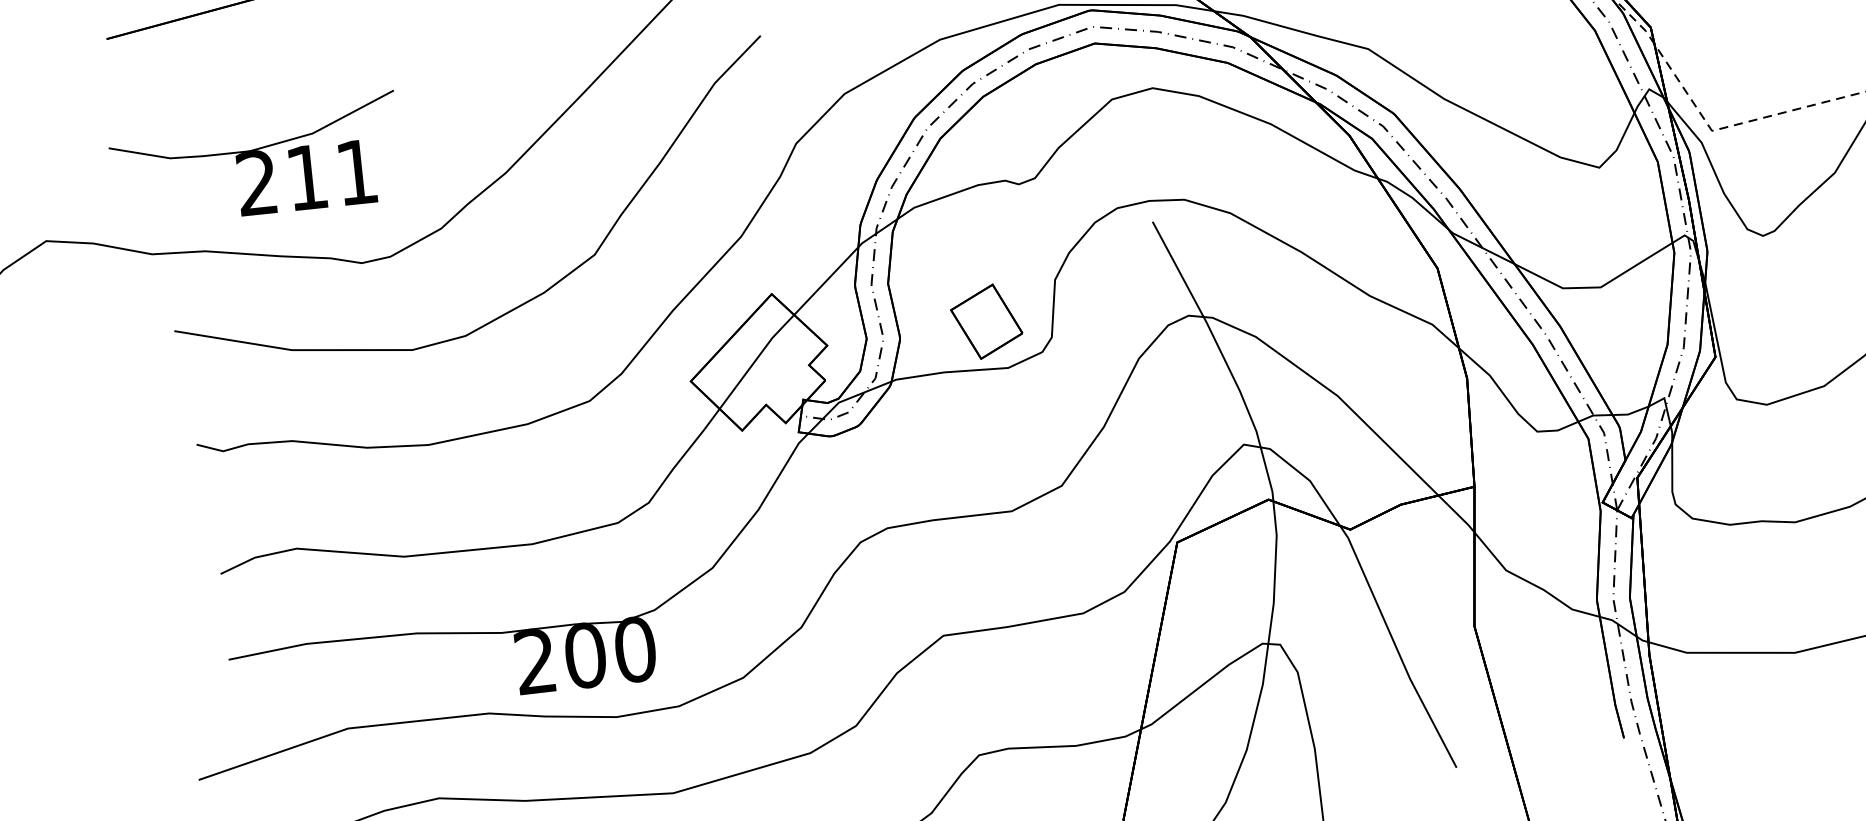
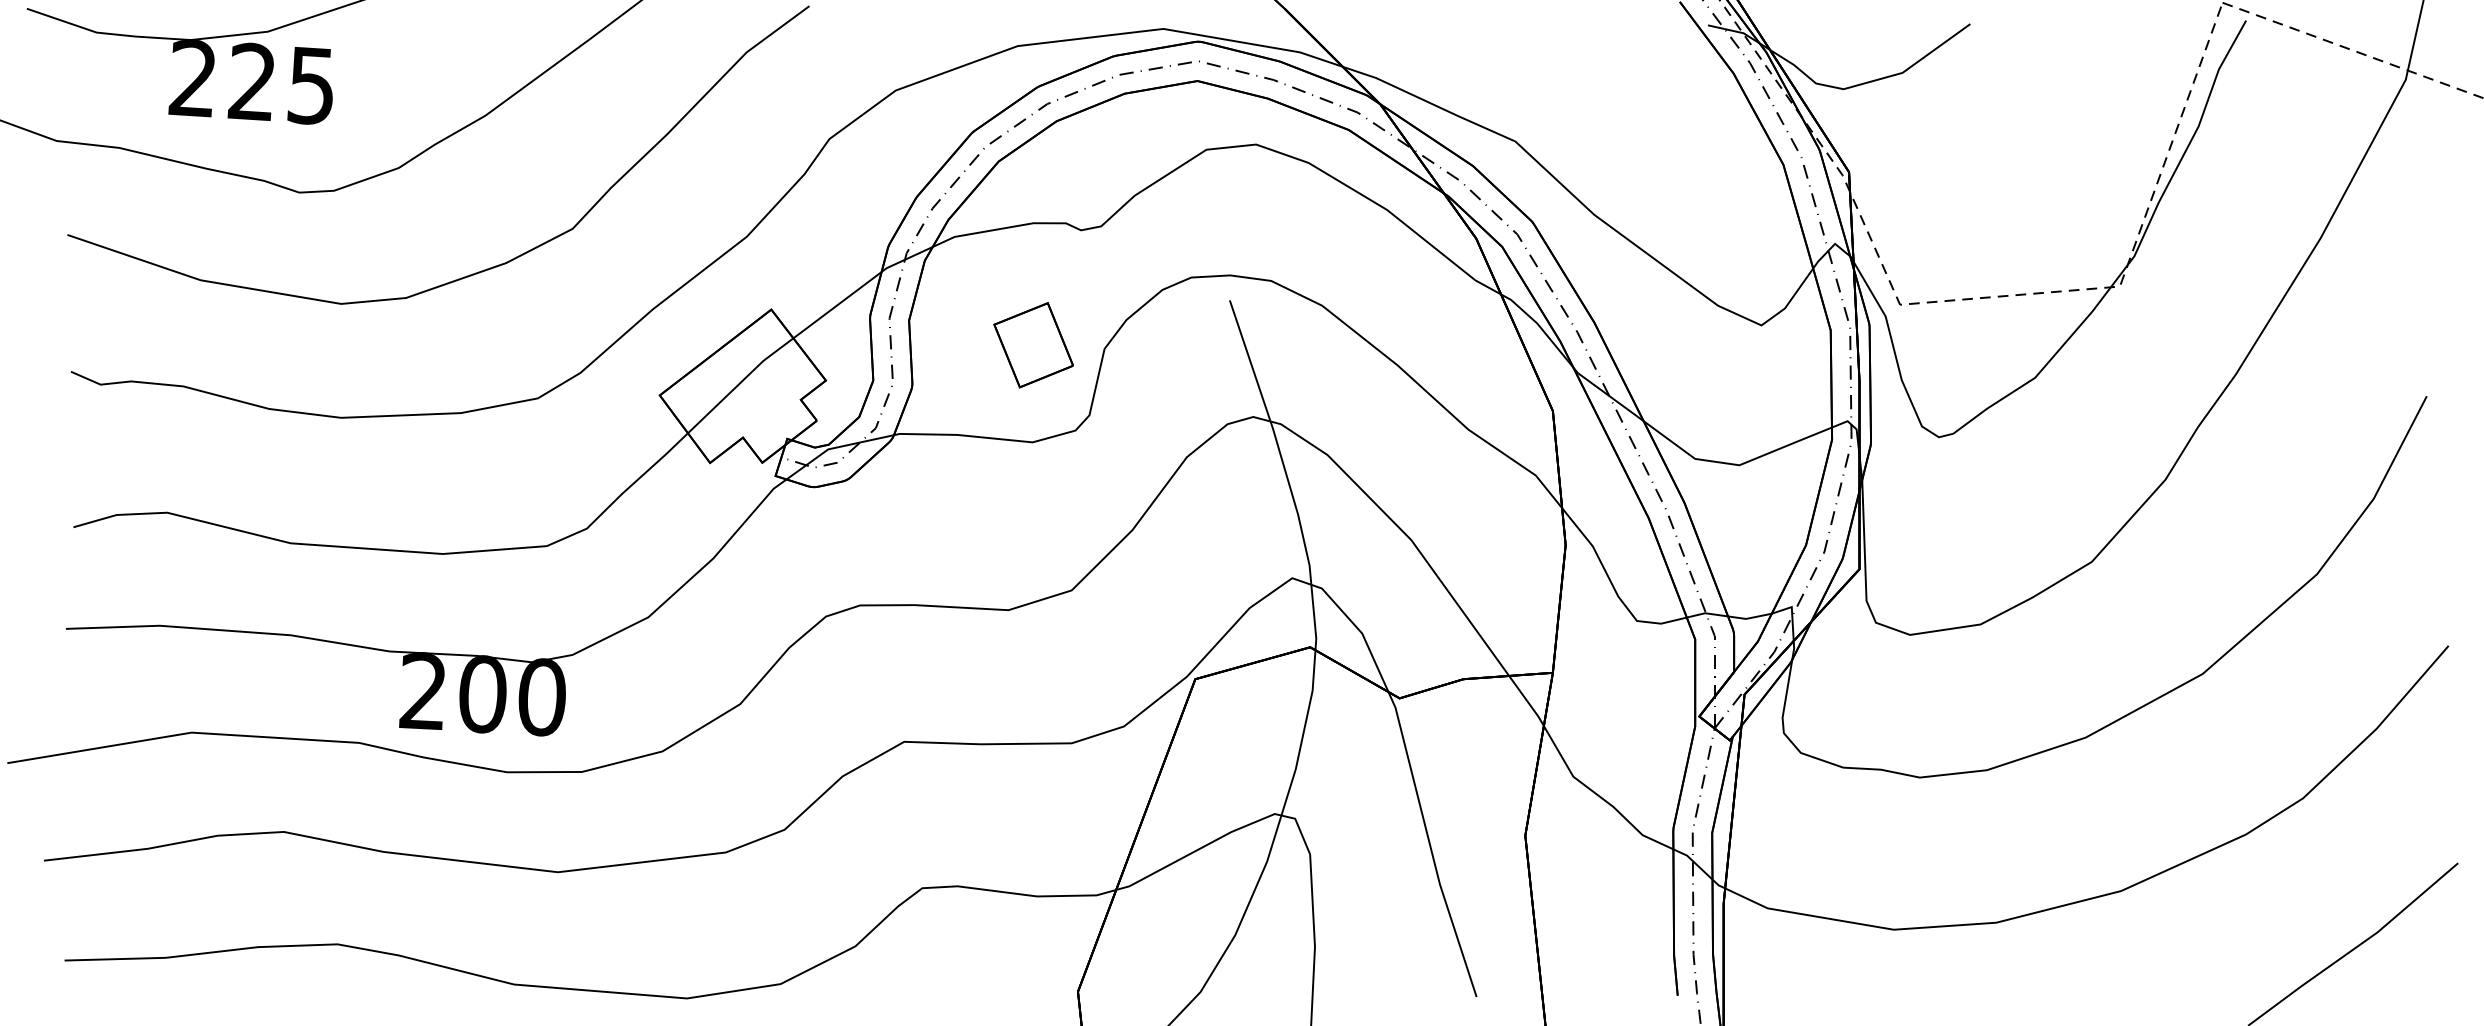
text: (329, 174) -> (279, 83), 211 -> 225
part: (986, 322) -> (1033, 345), moved

